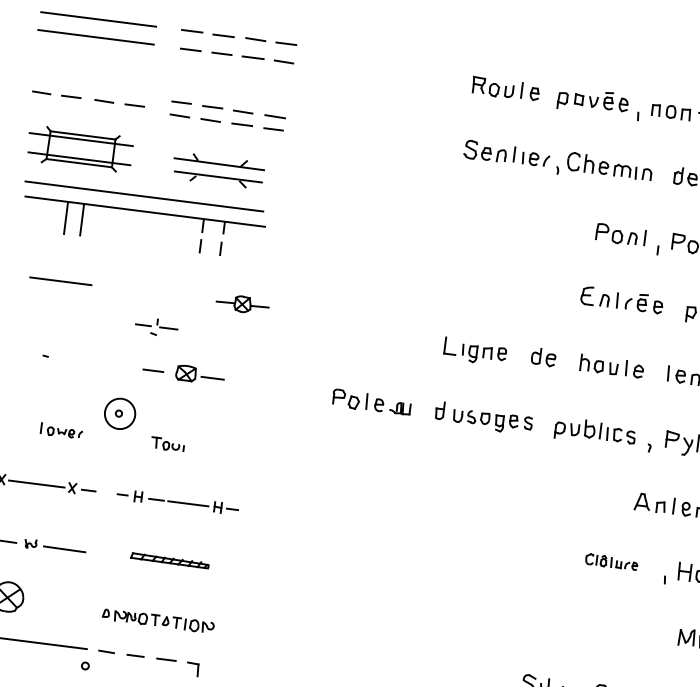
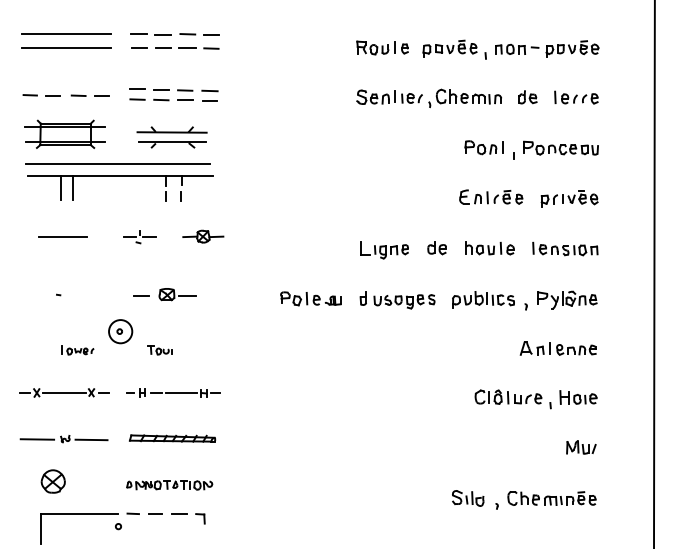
part: (155, 327) -> (139, 237), moved
part: (169, 560) -> (172, 438), size x1.43
part: (611, 561) -> (508, 396), size x1.67

